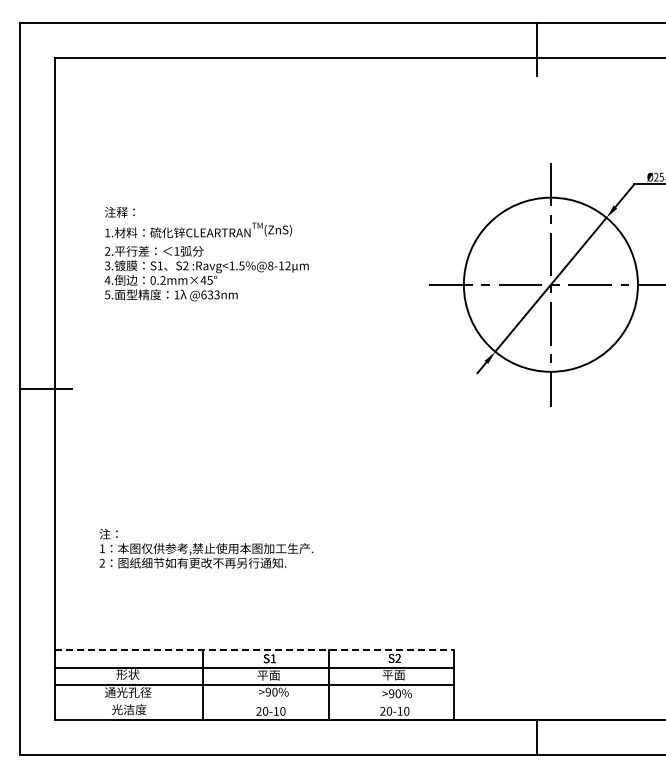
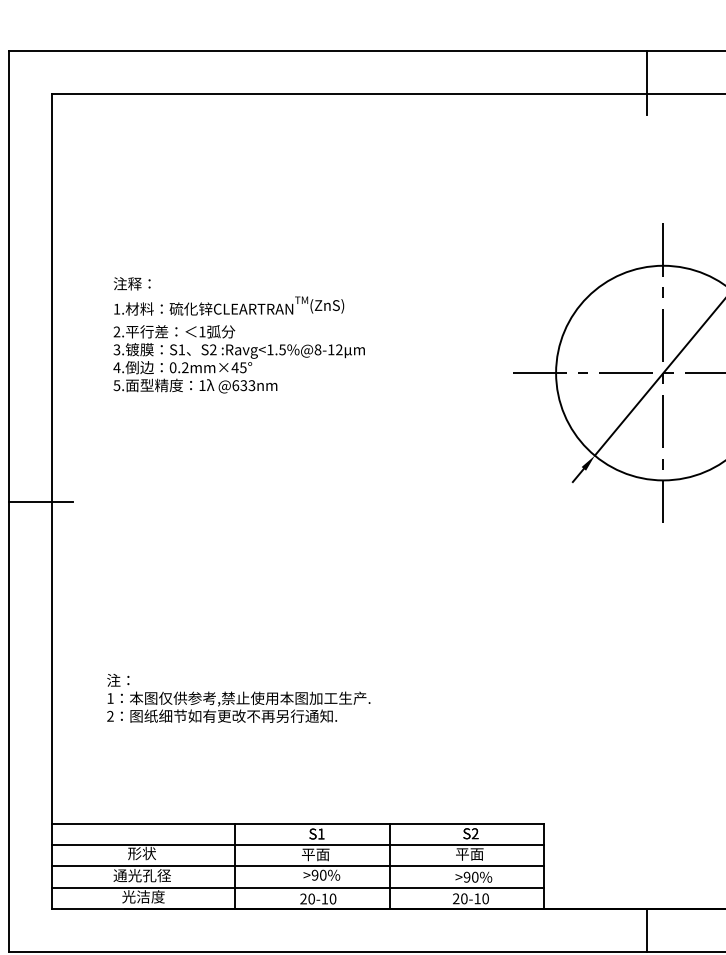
line: (254, 650) -> (298, 823), dashed -> solid
line: (254, 702) -> (298, 887), added

